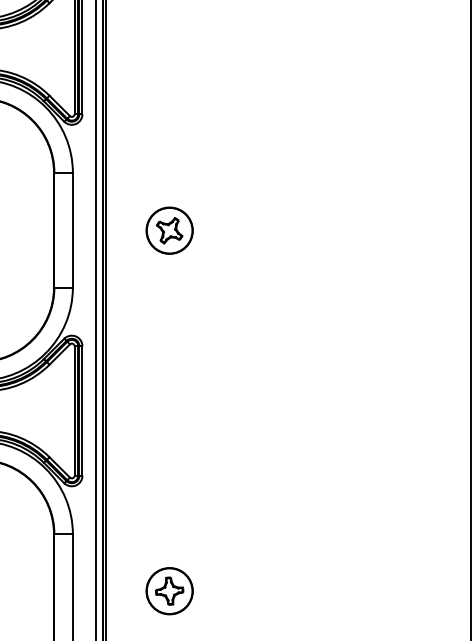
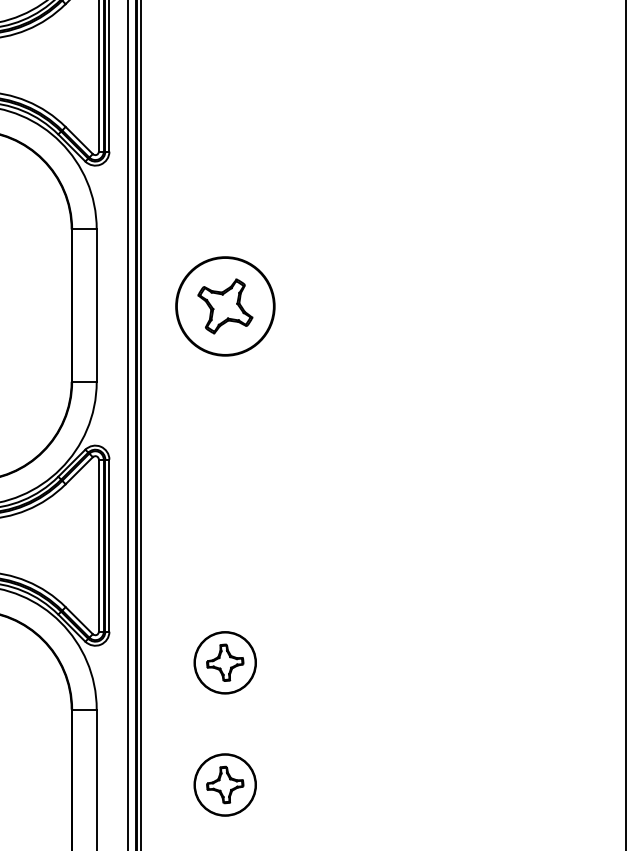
part: (169, 230) -> (225, 305), size x1.6
part: (169, 499) -> (225, 663), added

